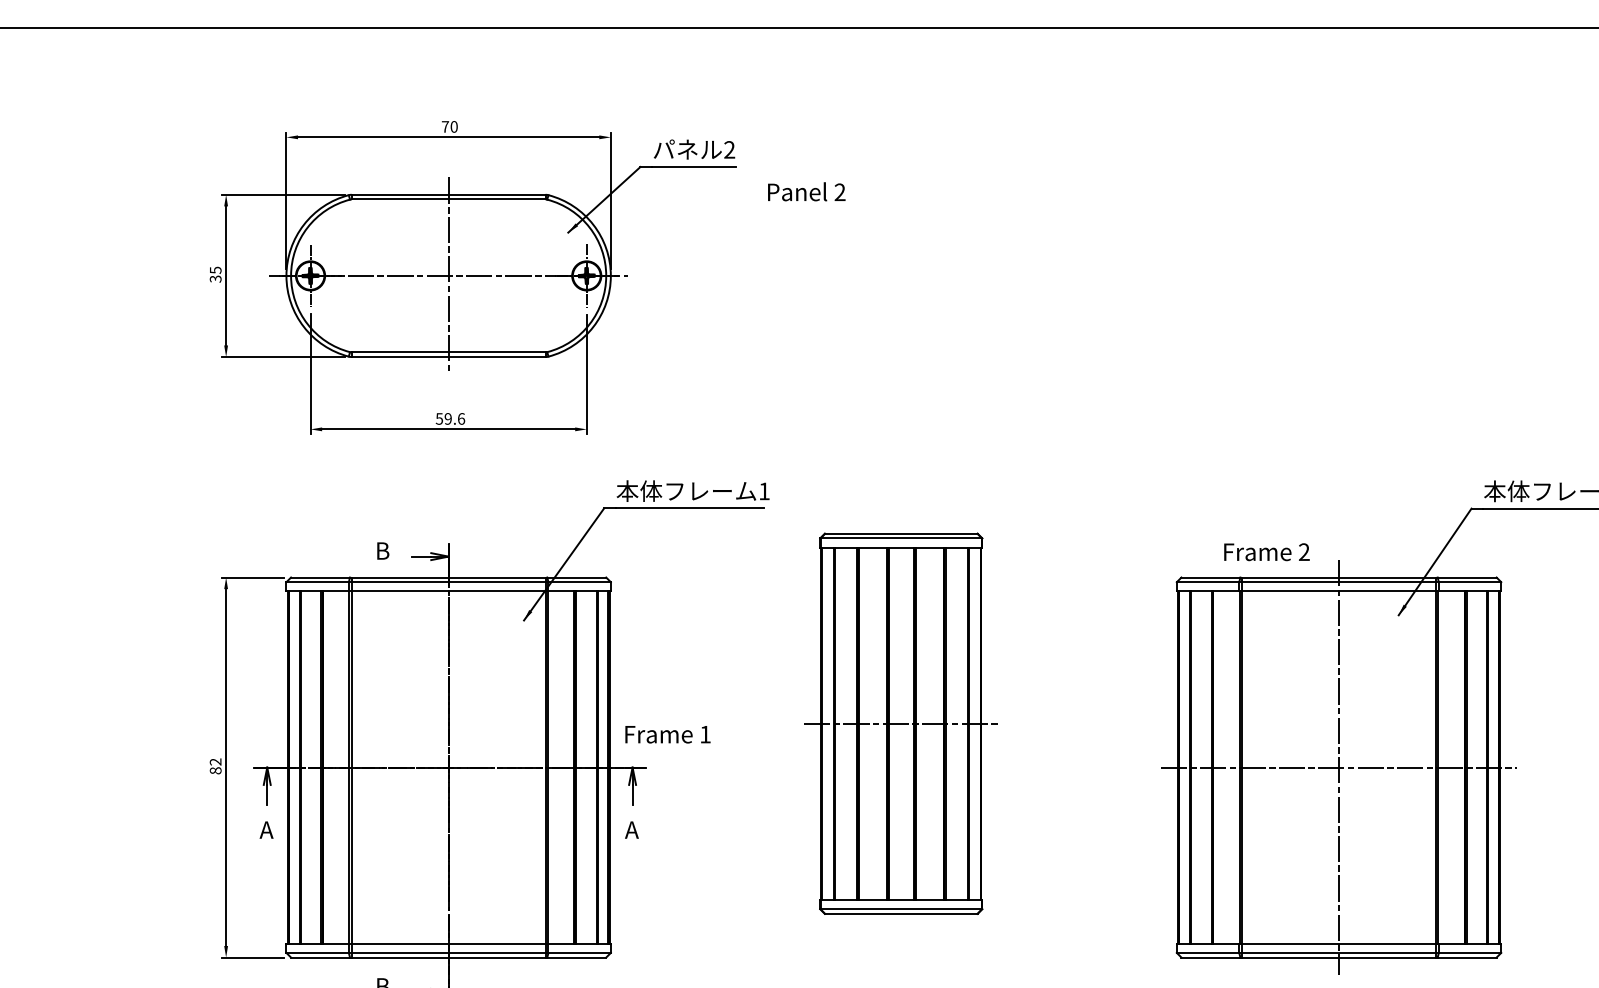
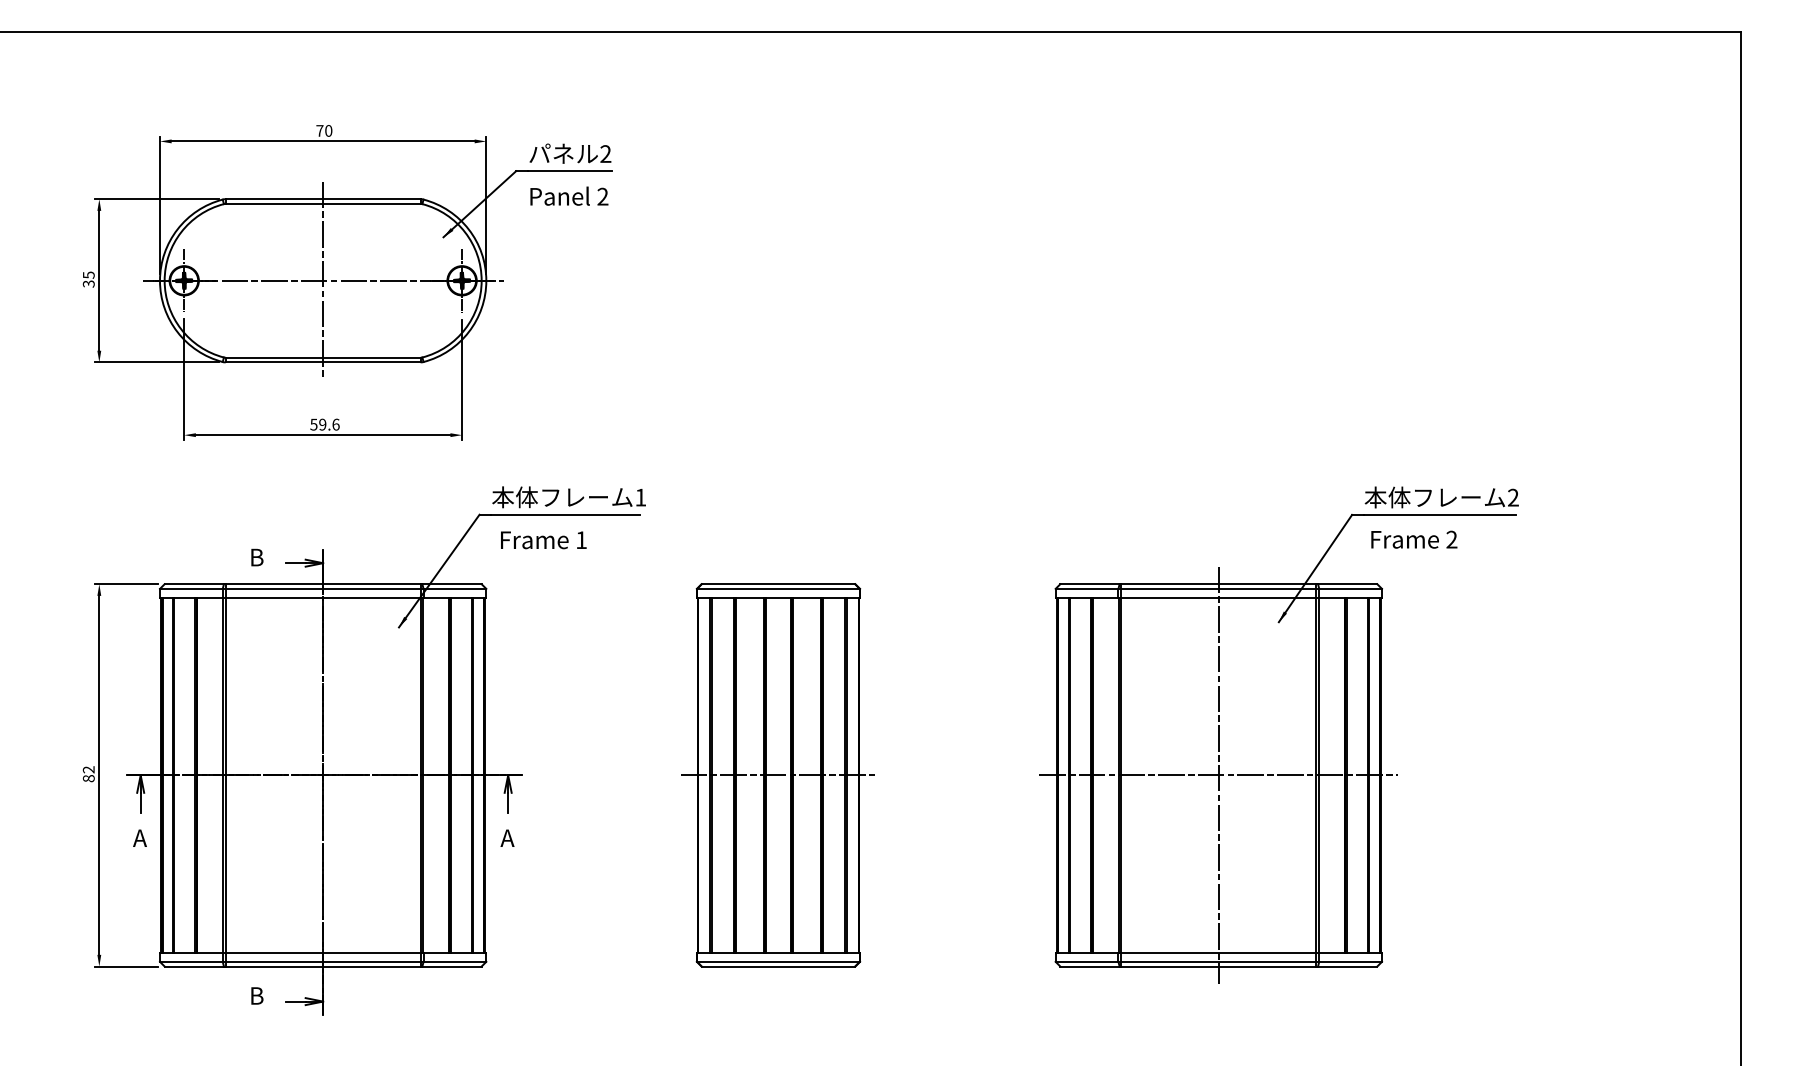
text: (806, 191) -> (569, 195), moved
text: (1267, 551) -> (1414, 539), moved
part: (900, 723) -> (777, 775), moved
text: (667, 734) -> (543, 540), moved

